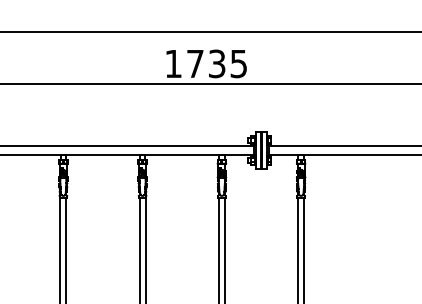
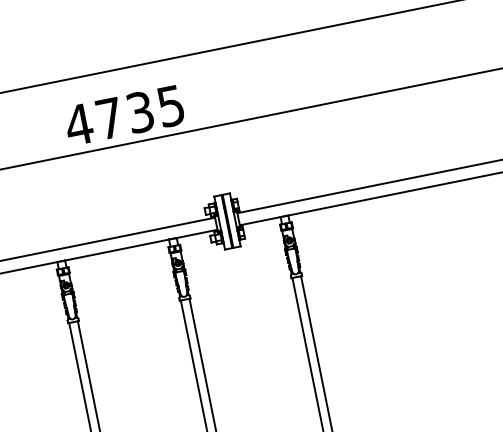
text: (173, 63) -> (78, 124), 1735 -> 4735

